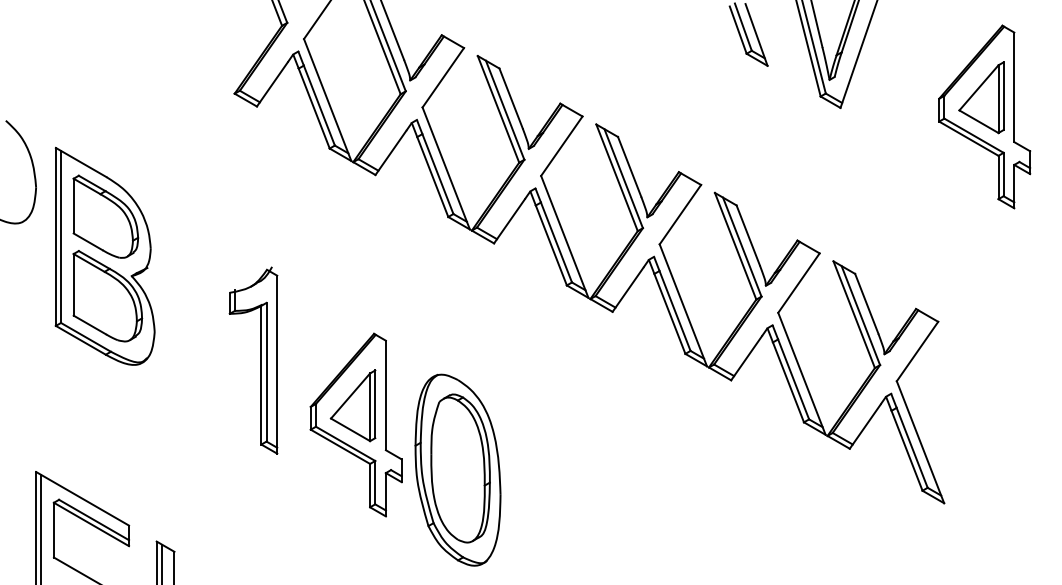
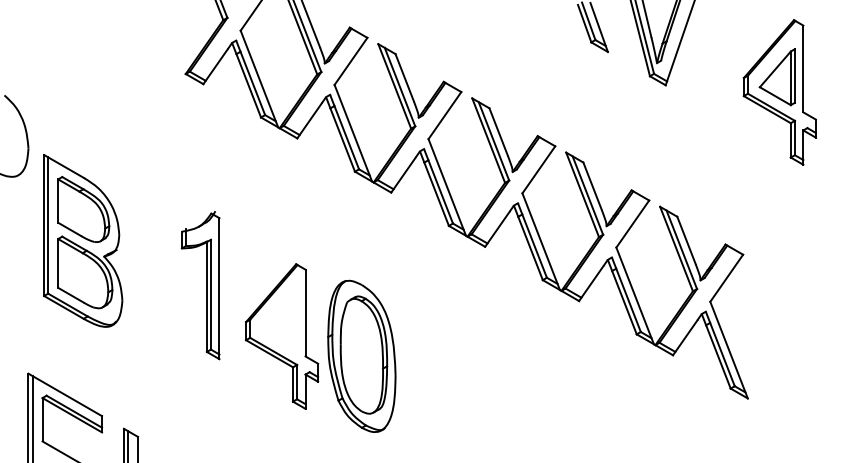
part: (104, 255) -> (82, 240), moved
part: (352, 405) -> (279, 321), removed
part: (457, 469) -> (361, 355), moved

